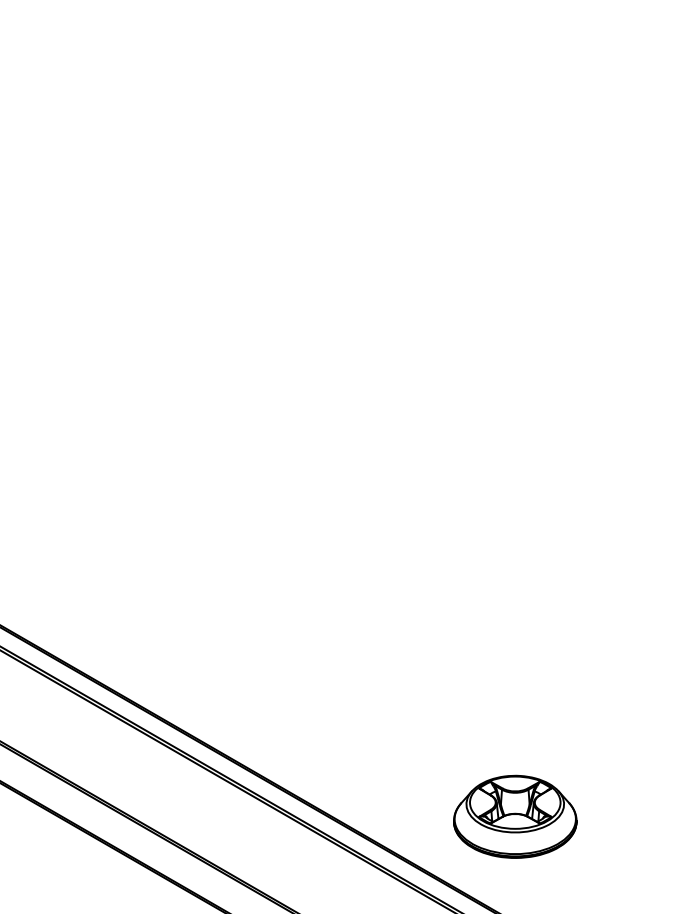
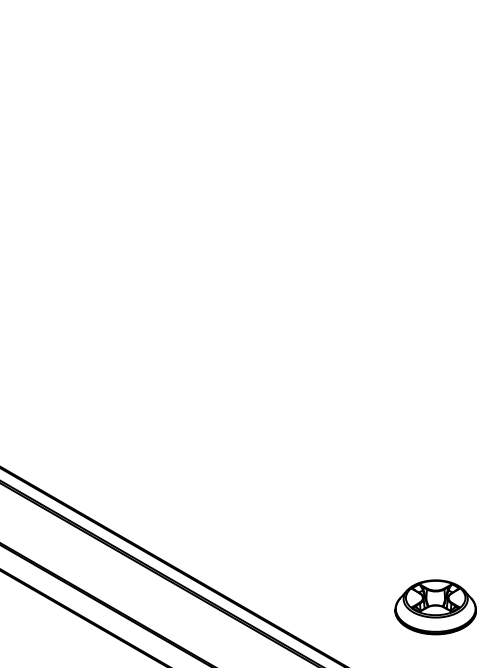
part: (514, 817) -> (435, 607), moved

